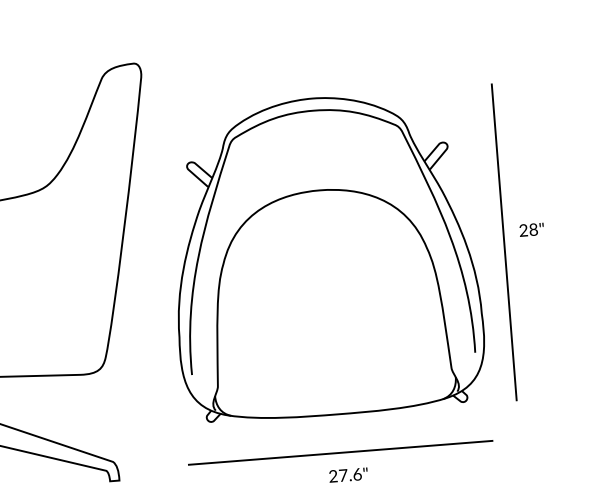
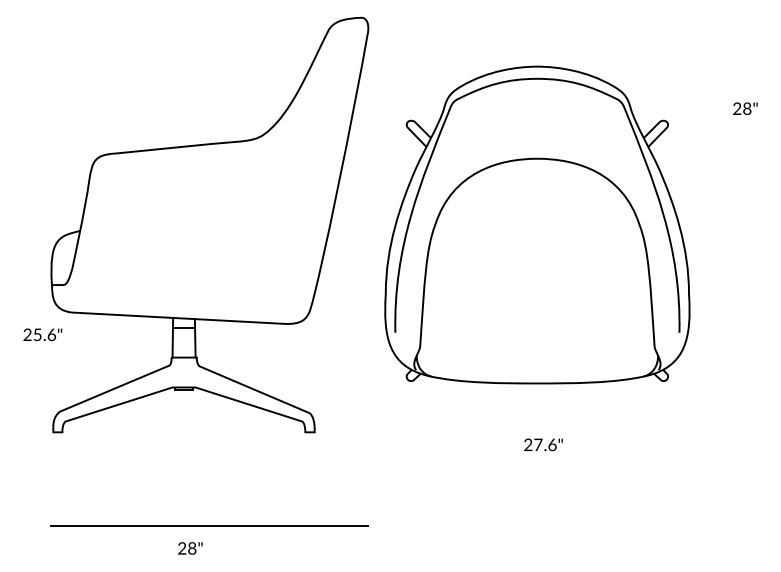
text: (531, 229) -> (745, 108), moved
line: (503, 241) -> (716, 224), removed
line: (340, 453) -> (537, 422), removed

